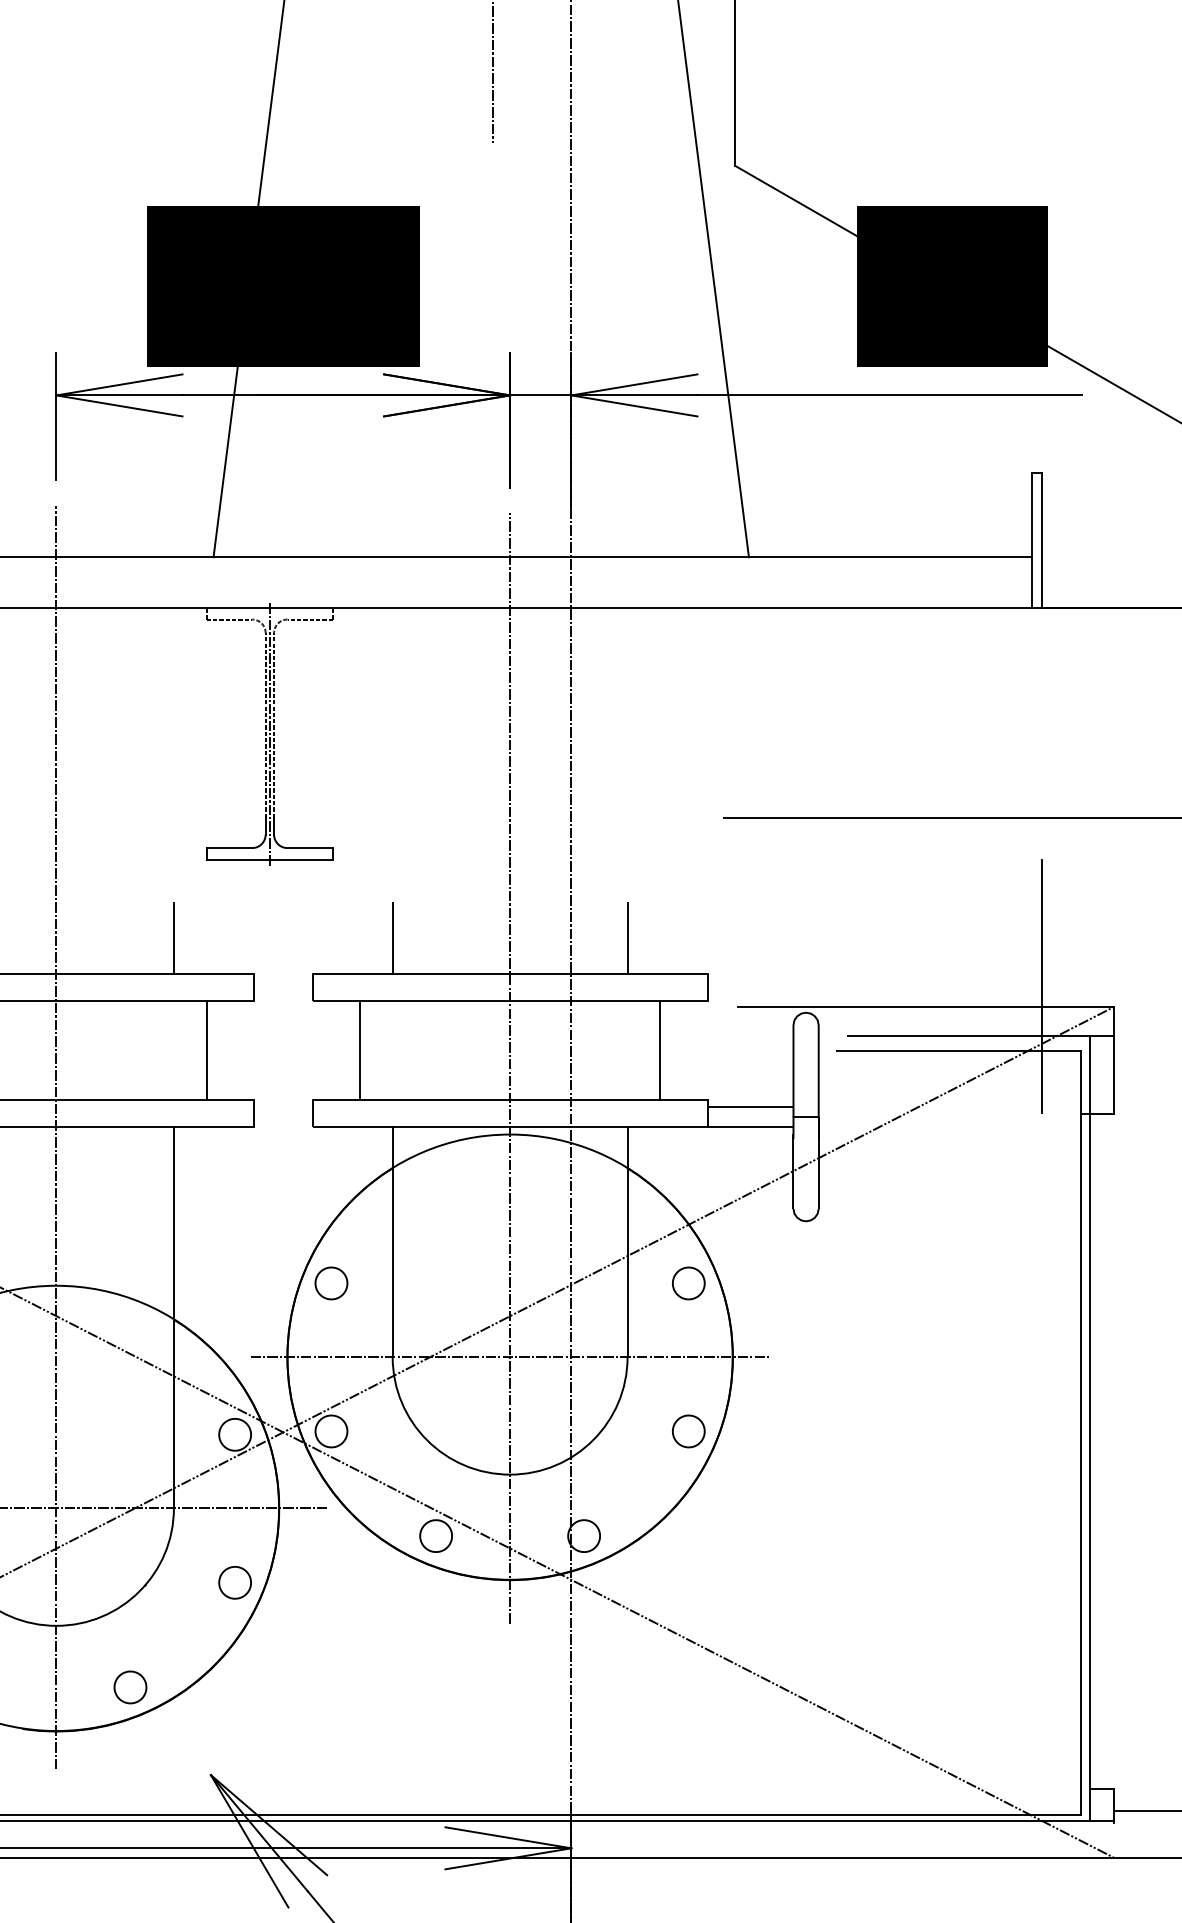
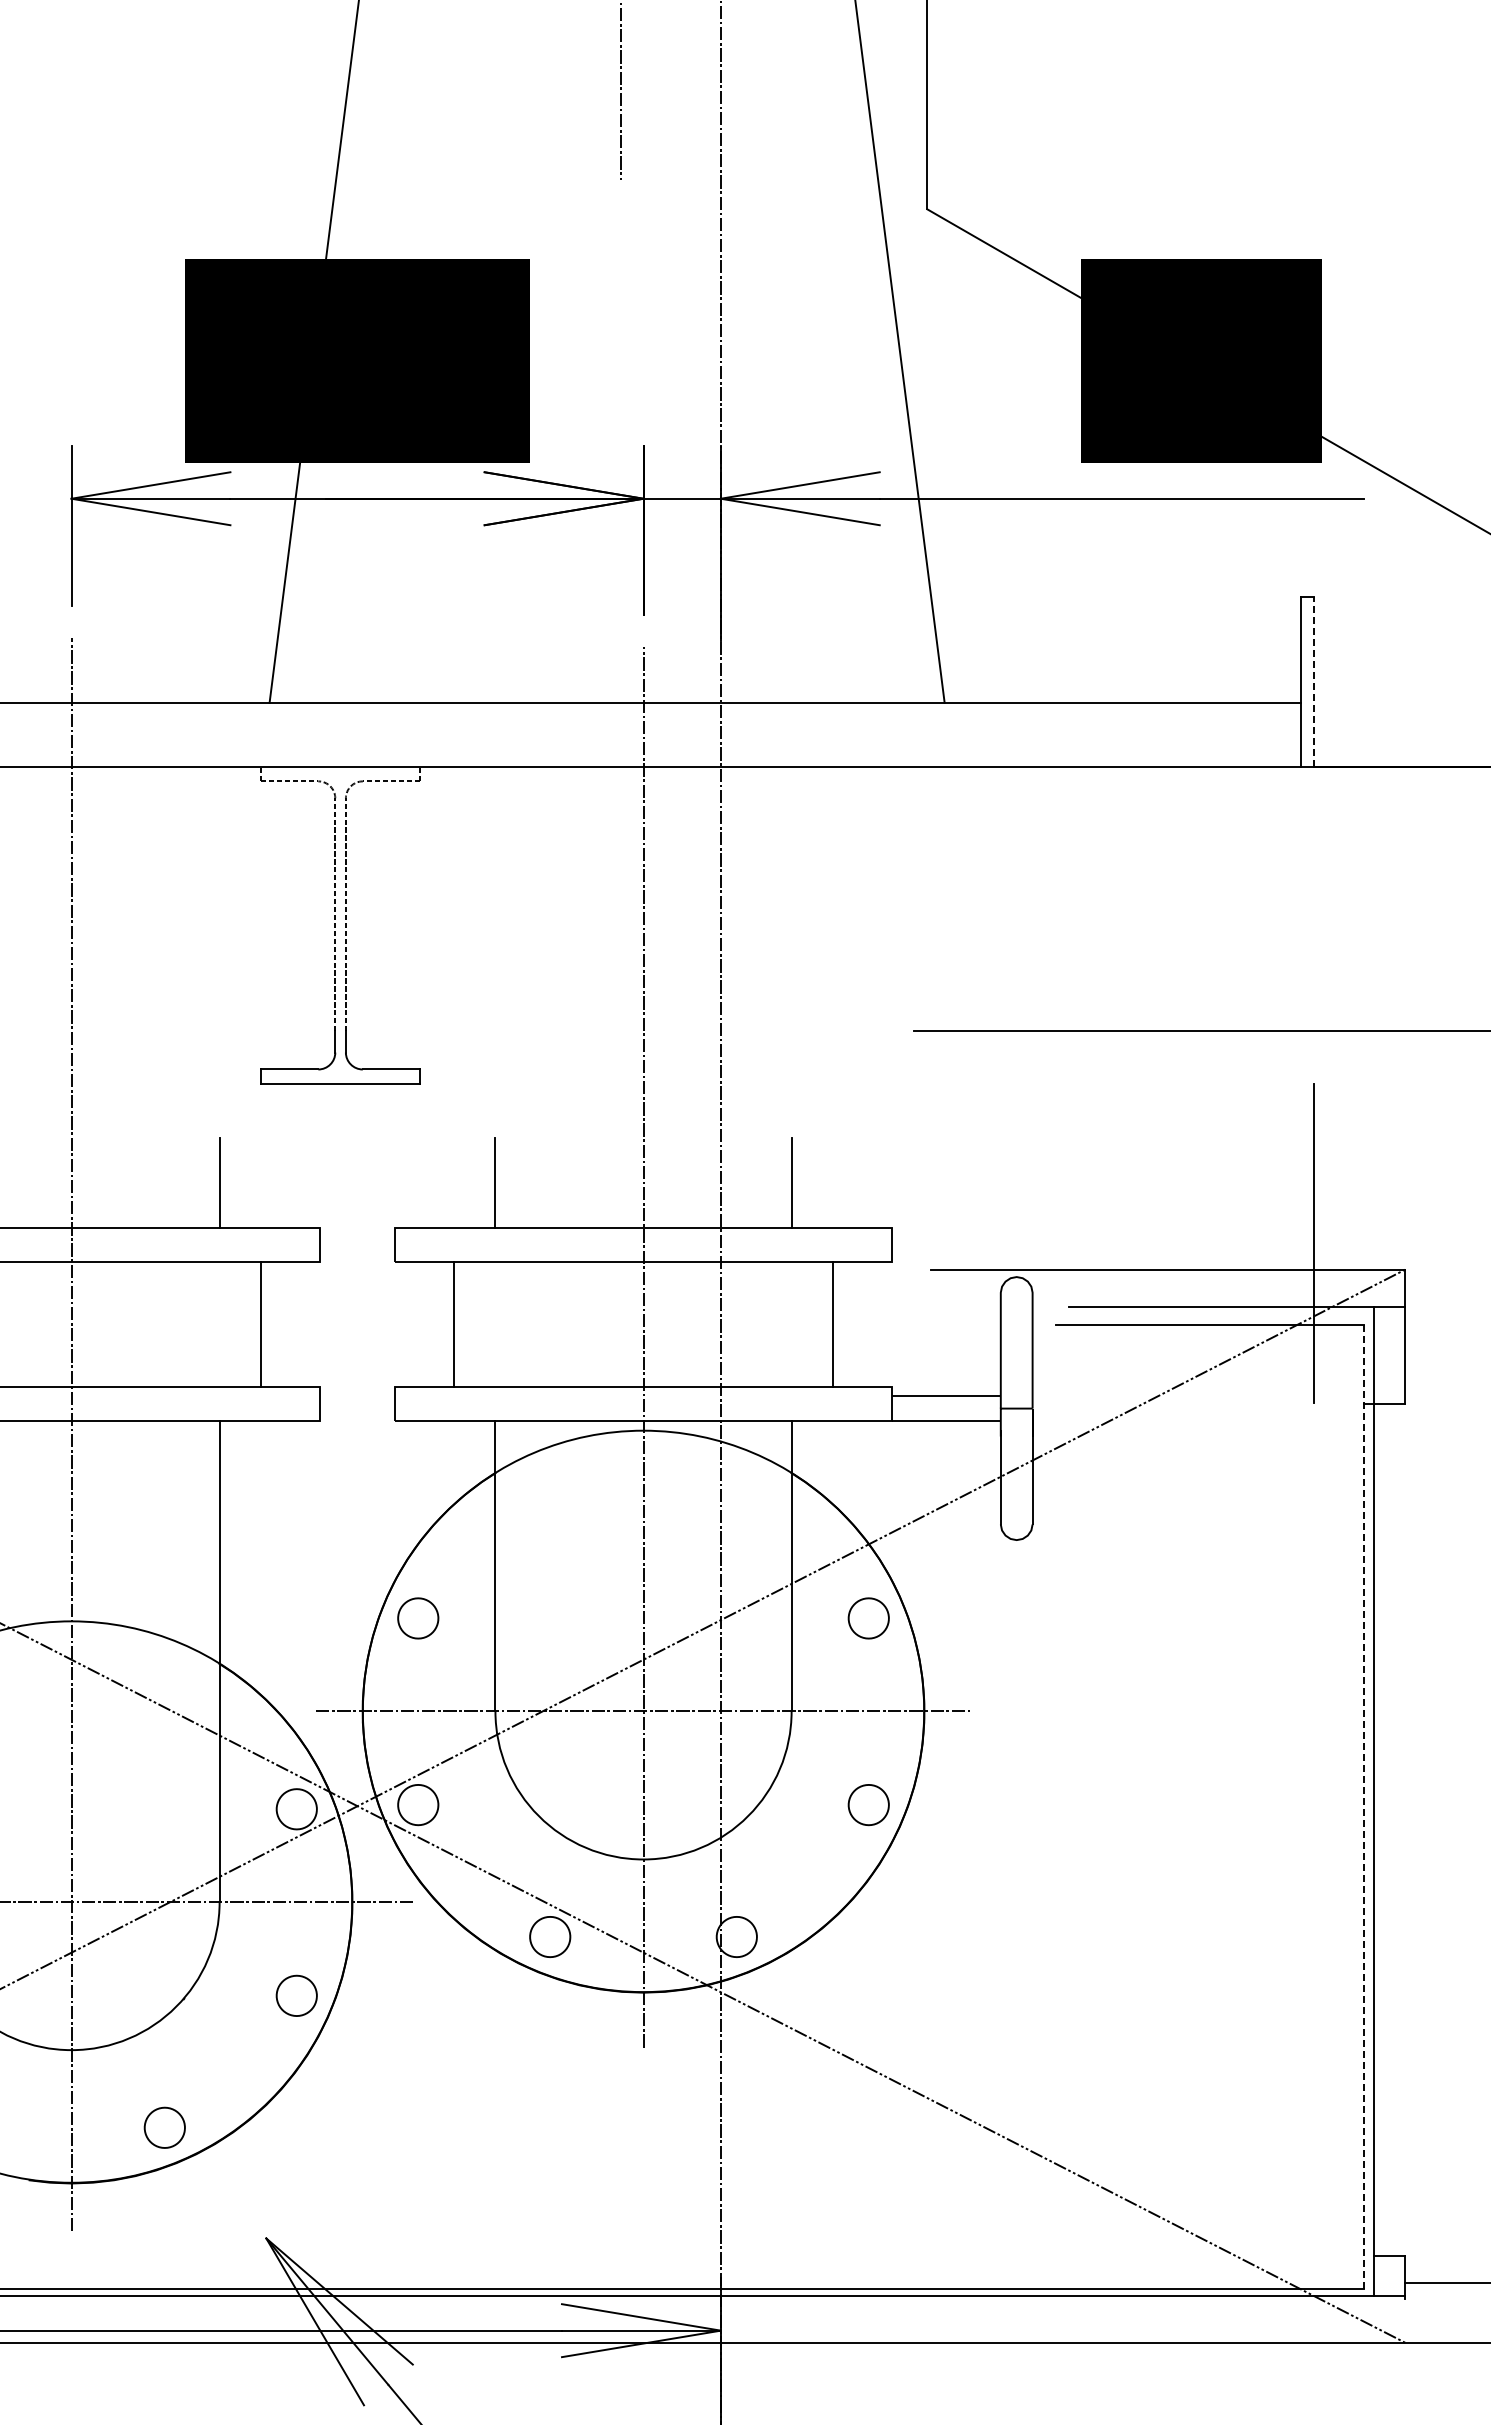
line: (1042, 540) -> (1314, 681), solid -> dashed
line: (269, 733) -> (340, 925), removed
line: (1081, 1432) -> (1363, 1806), solid -> dashed

